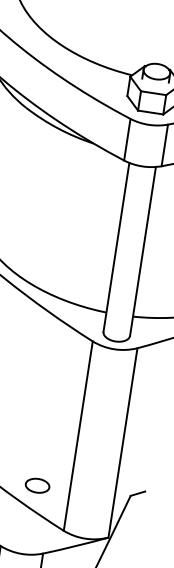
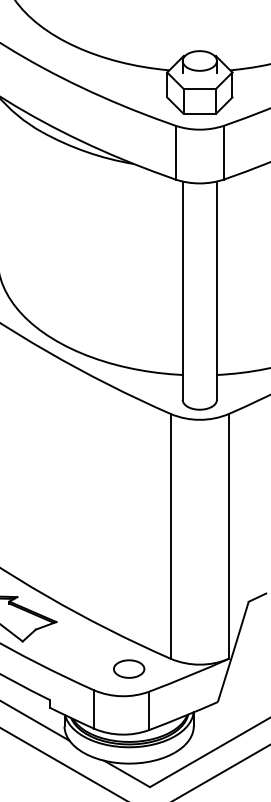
part: (37, 485) -> (129, 668), moved

